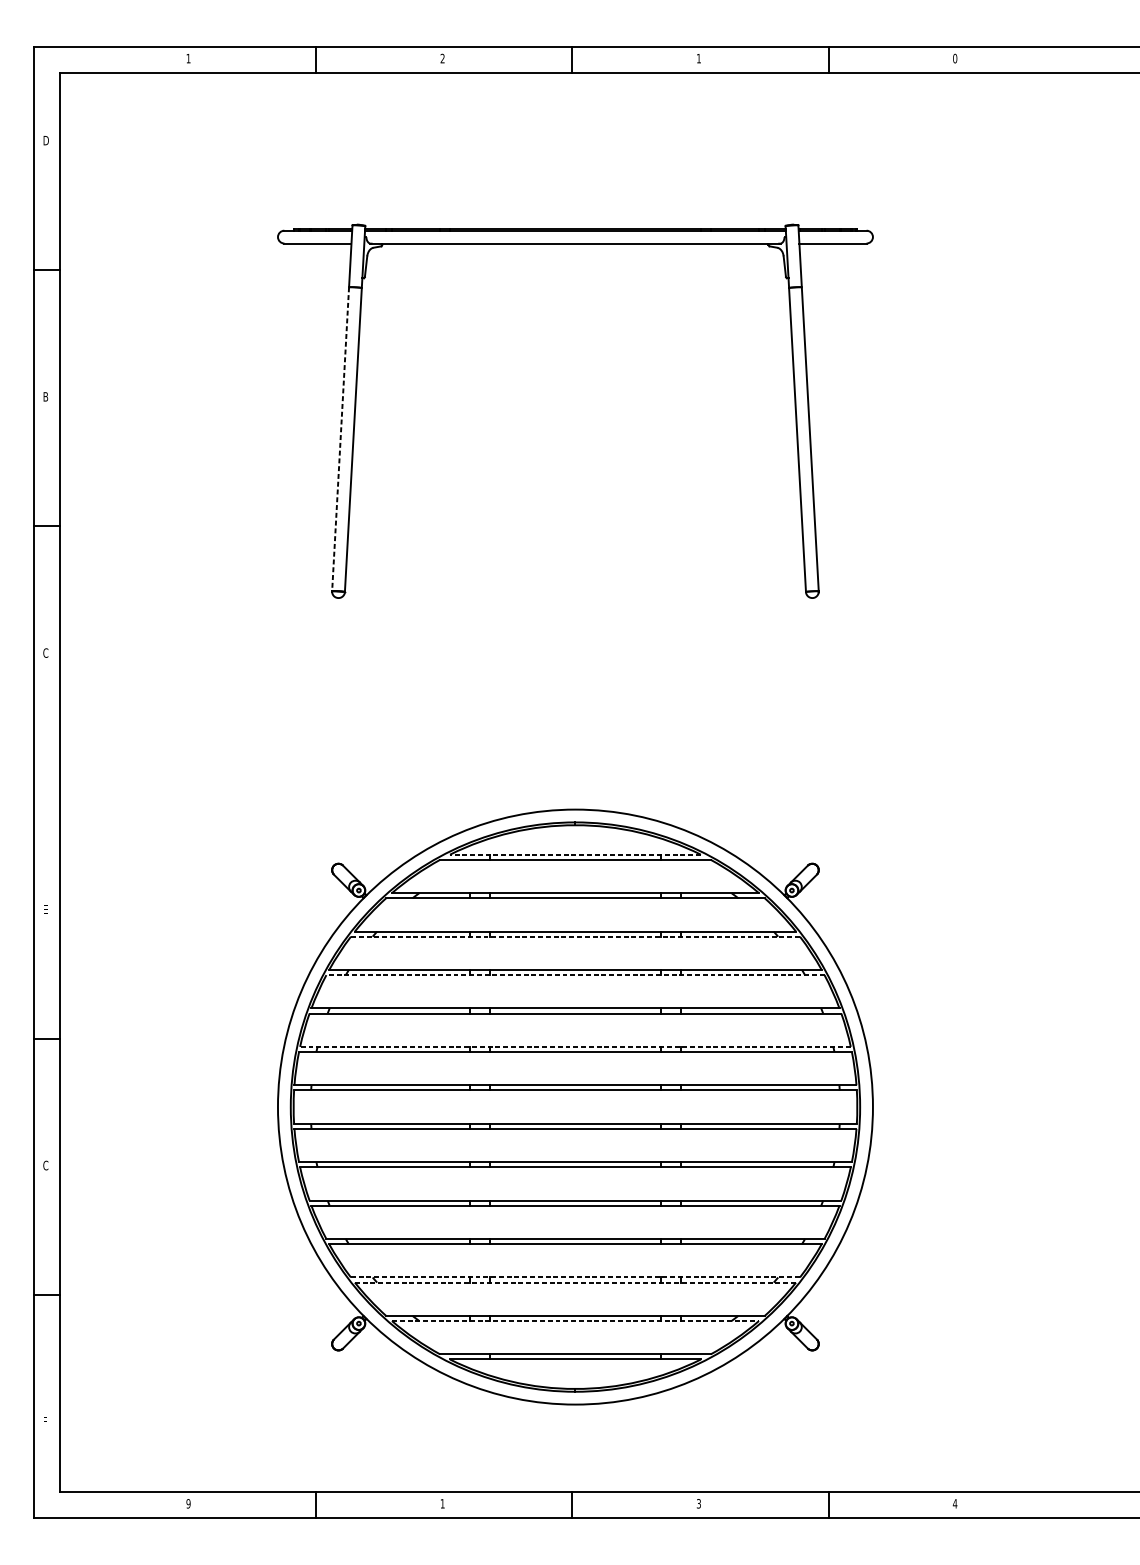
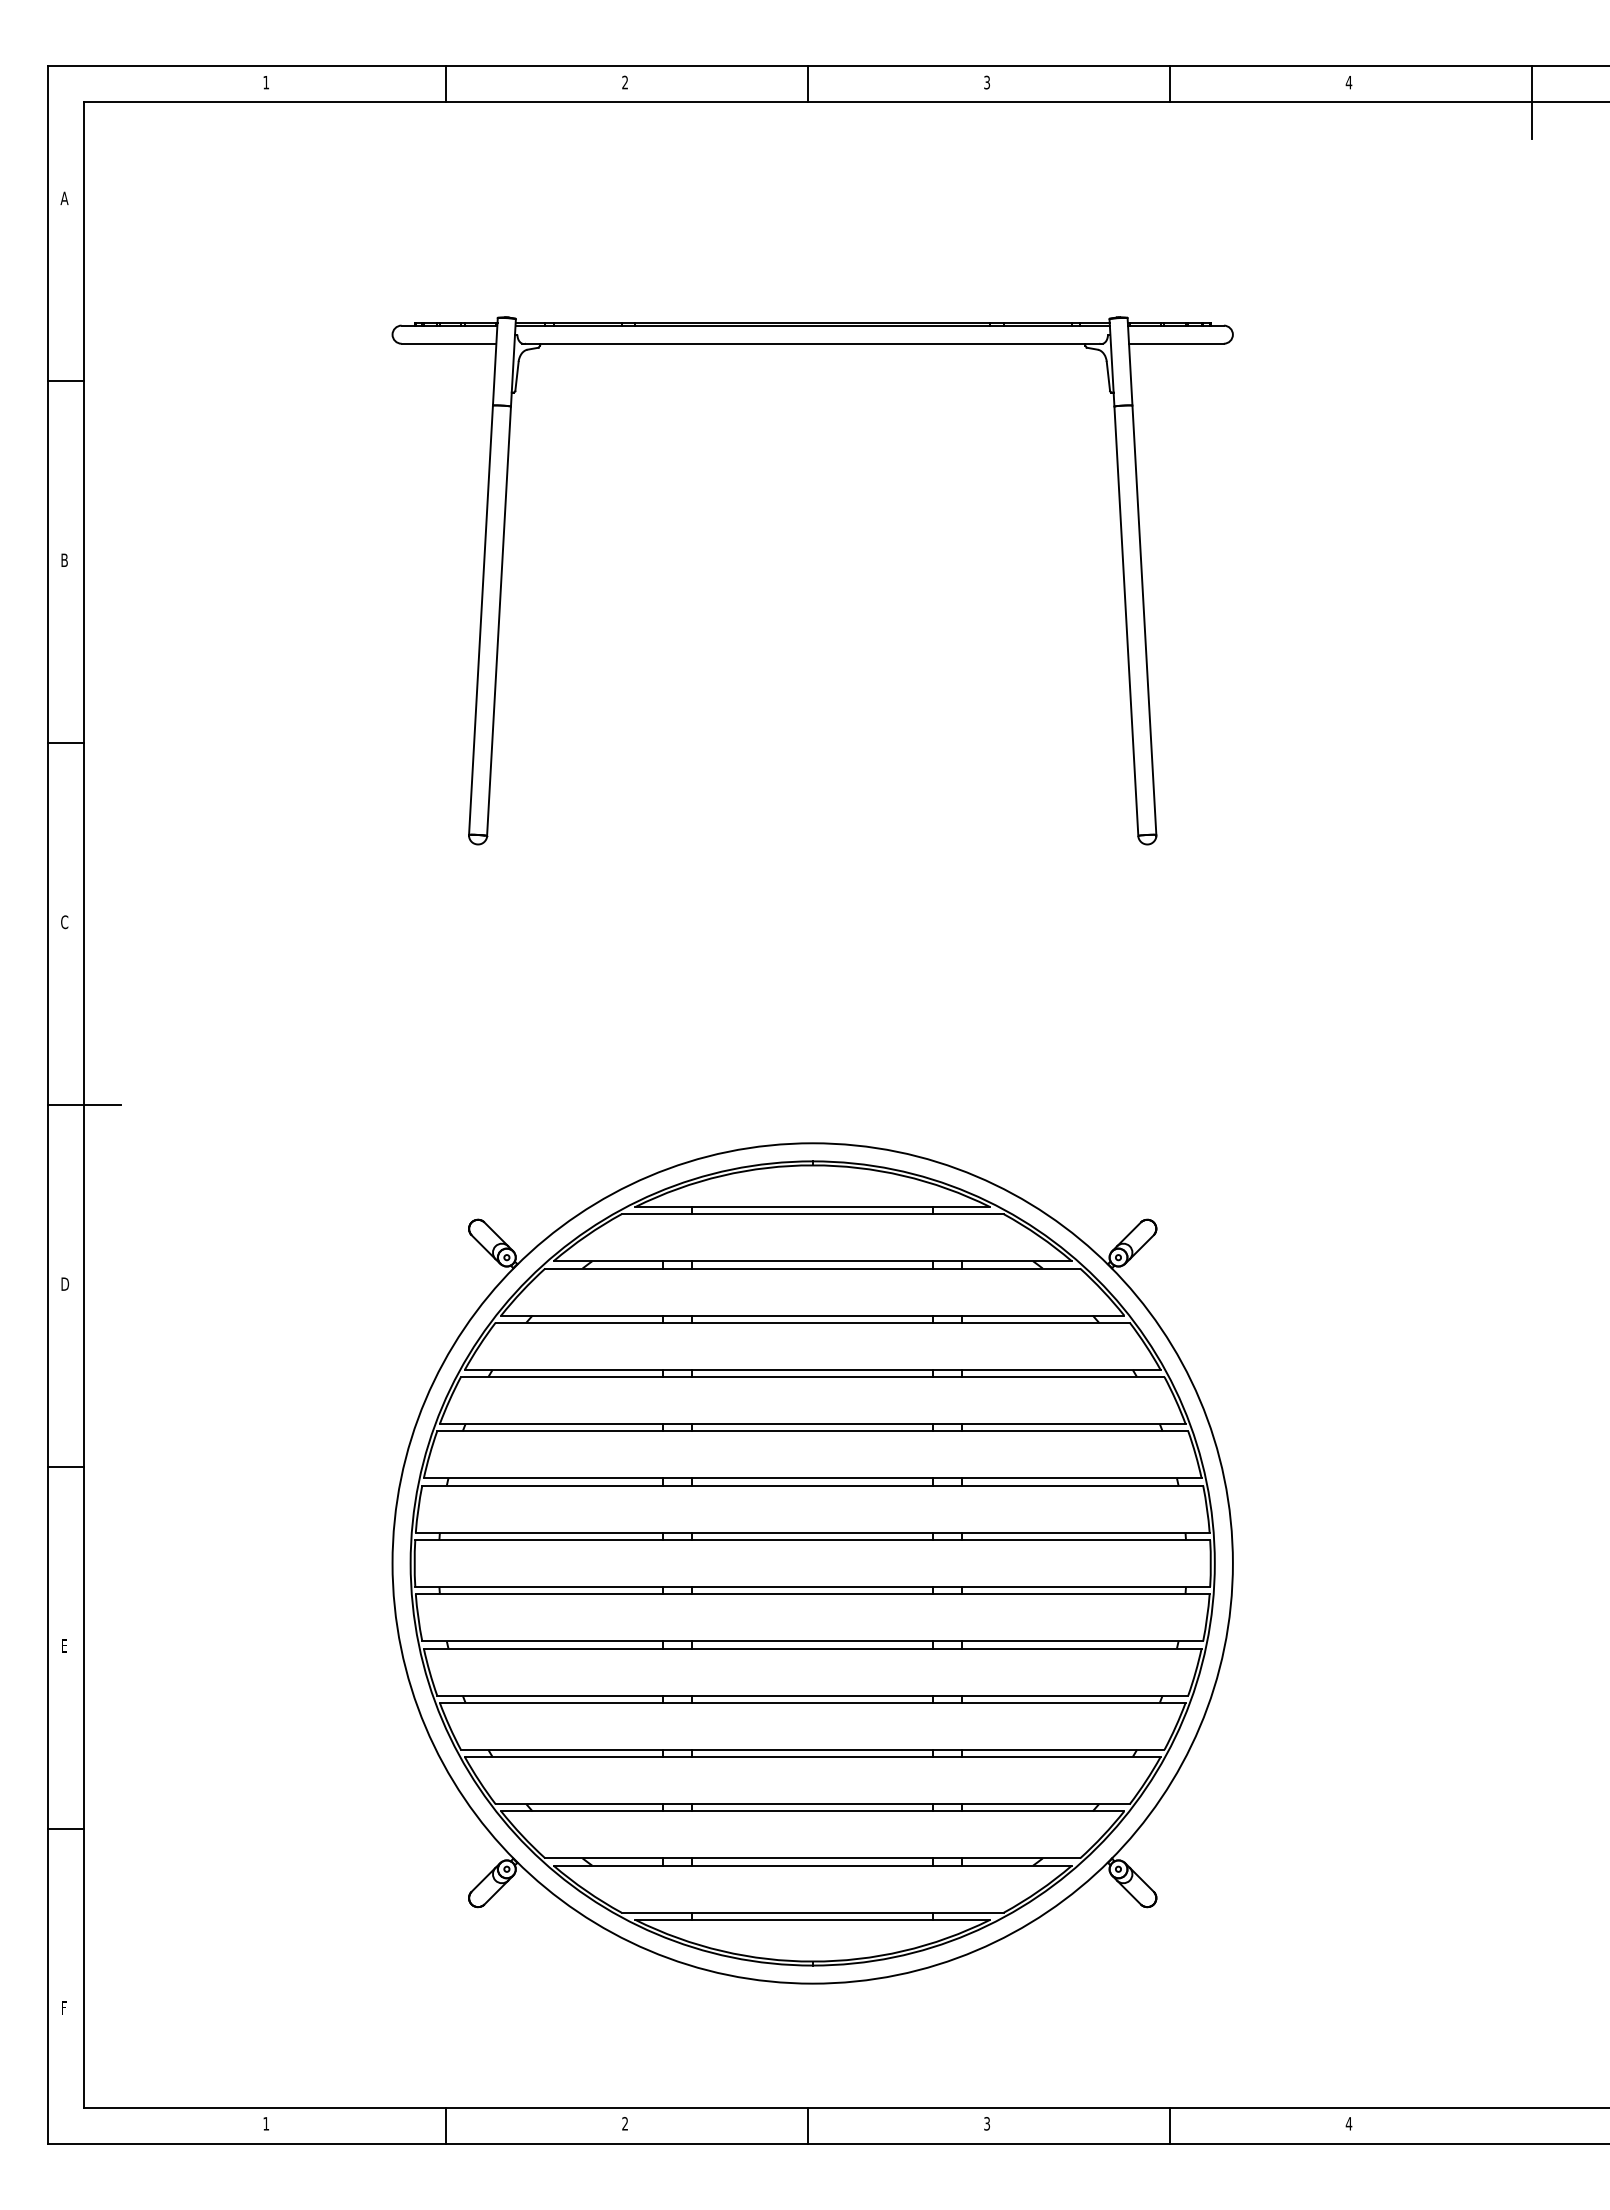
text: (698, 58) -> (986, 82), 1 -> 3
text: (954, 58) -> (1348, 82), 0 -> 4
line: (1085, 72) -> (1532, 102), added
text: (45, 140) -> (64, 198), D -> A
line: (340, 439) -> (481, 620), dashed -> solid
line: (59, 782) -> (84, 1105), added
line: (575, 854) -> (812, 1206), dashed -> solid
text: (46, 908) -> (65, 1283), E -> D
line: (575, 936) -> (812, 1322), dashed -> solid
line: (575, 975) -> (812, 1377), dashed -> solid
line: (575, 1046) -> (812, 1478), dashed -> solid
text: (45, 1165) -> (64, 1645), C -> E
line: (576, 1277) -> (813, 1804), dashed -> solid
line: (575, 1282) -> (812, 1811), dashed -> solid
line: (576, 1320) -> (813, 1865), dashed -> solid
text: (188, 1503) -> (266, 2123), 9 -> 1
text: (442, 1503) -> (624, 2123), 1 -> 2

